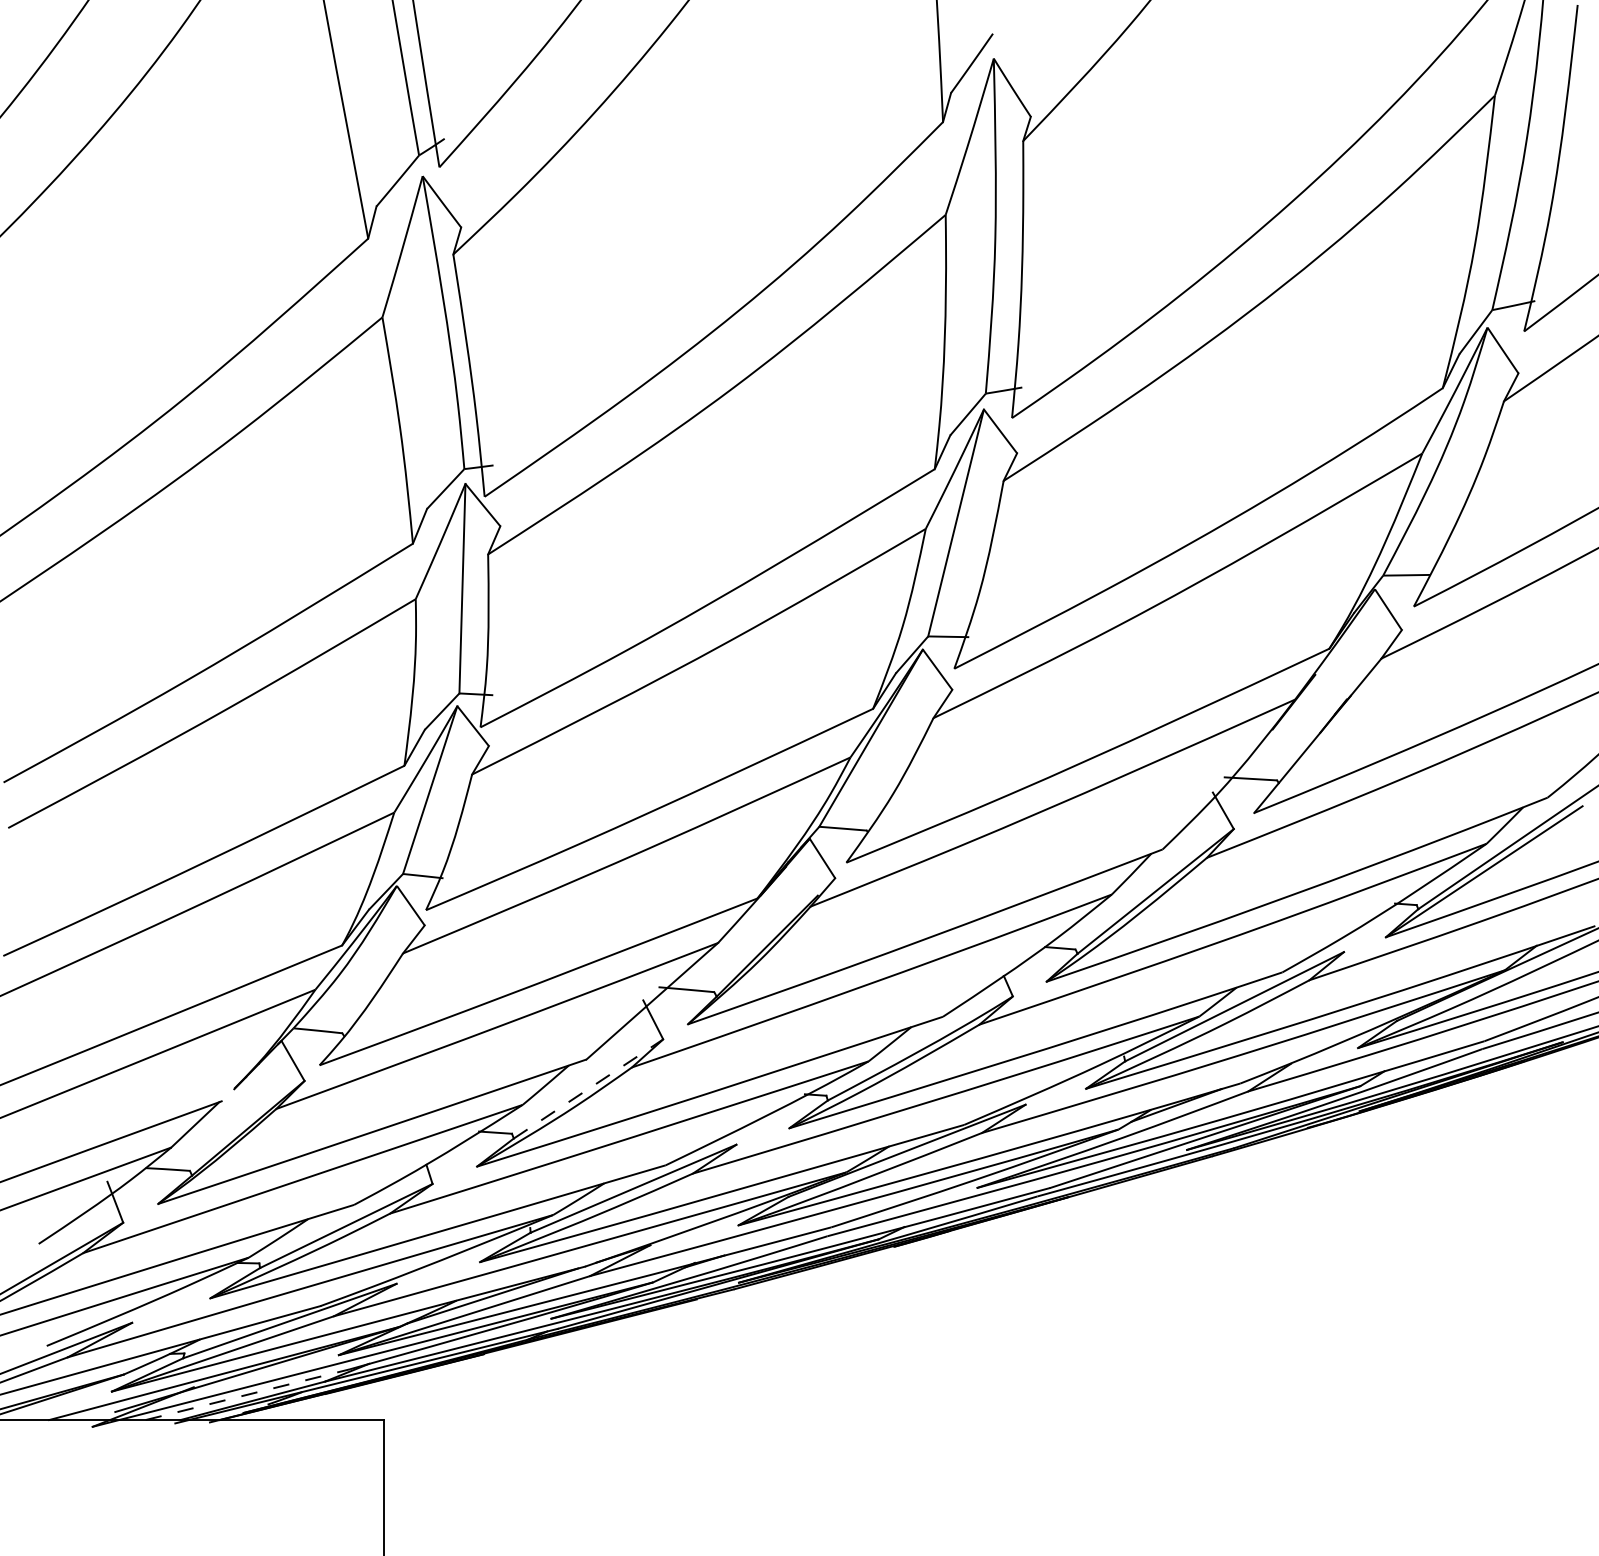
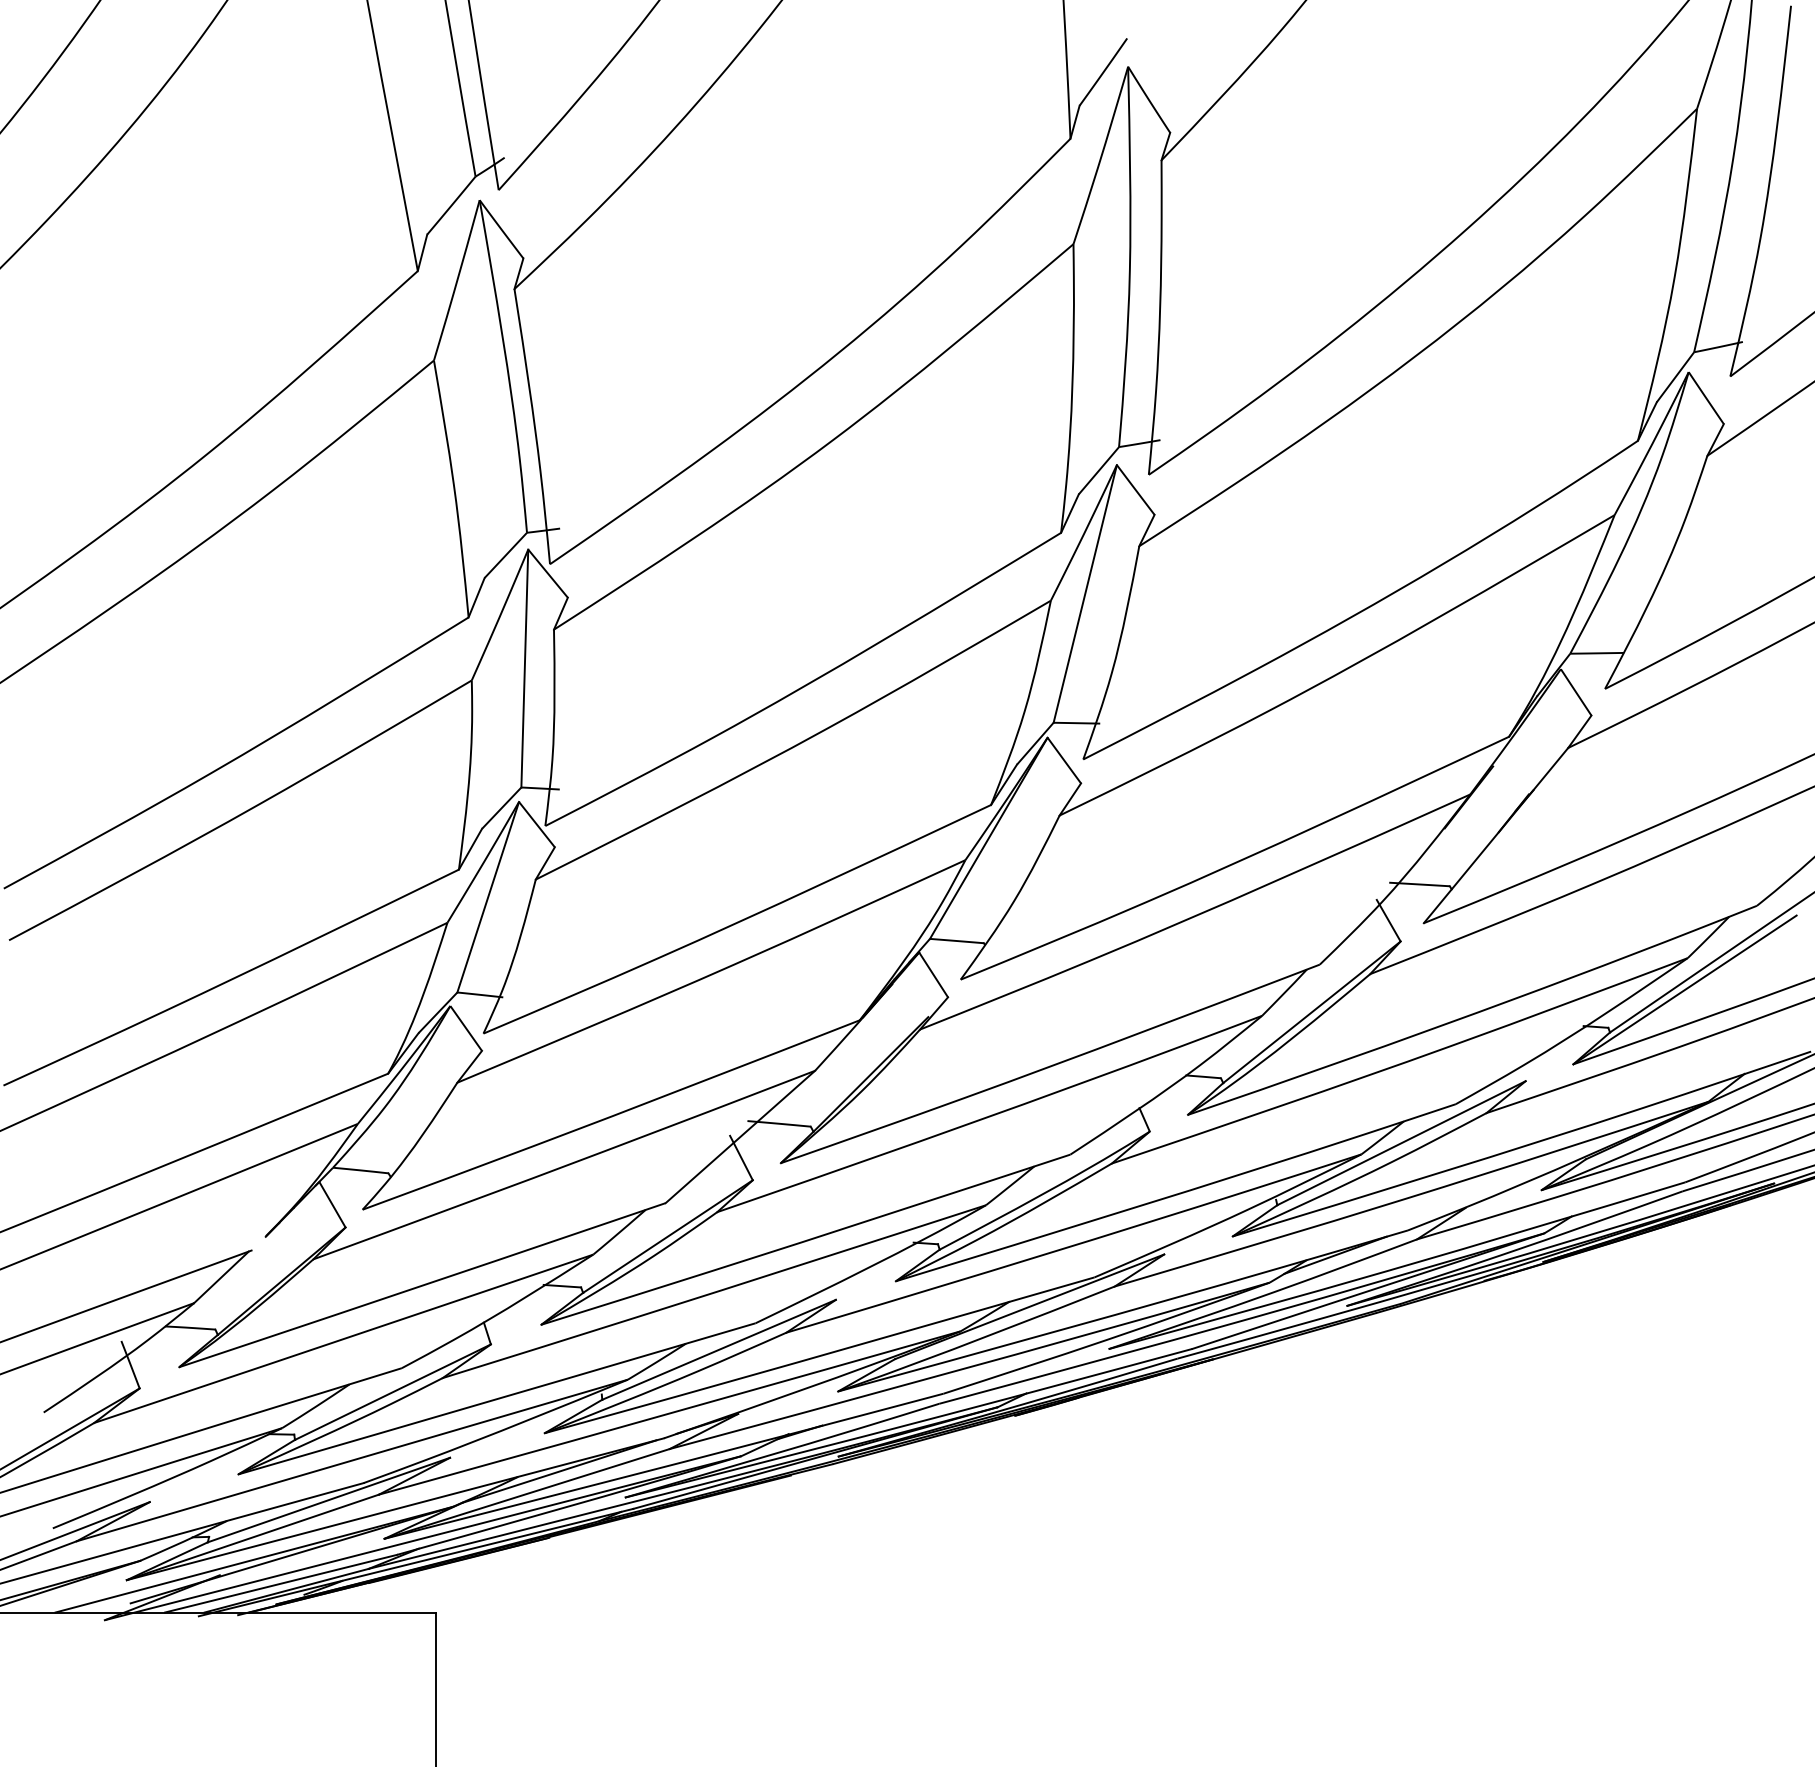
line: (588, 1088) -> (667, 1236), dashed -> solid
line: (248, 1394) -> (281, 1583), dashed -> solid

